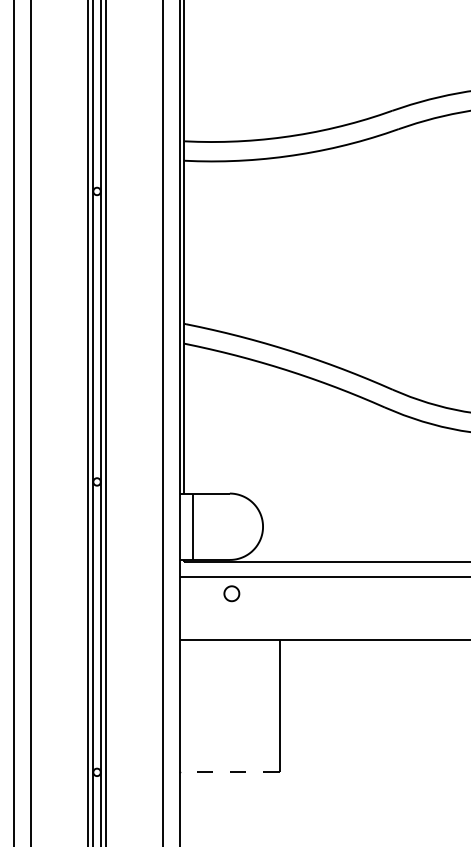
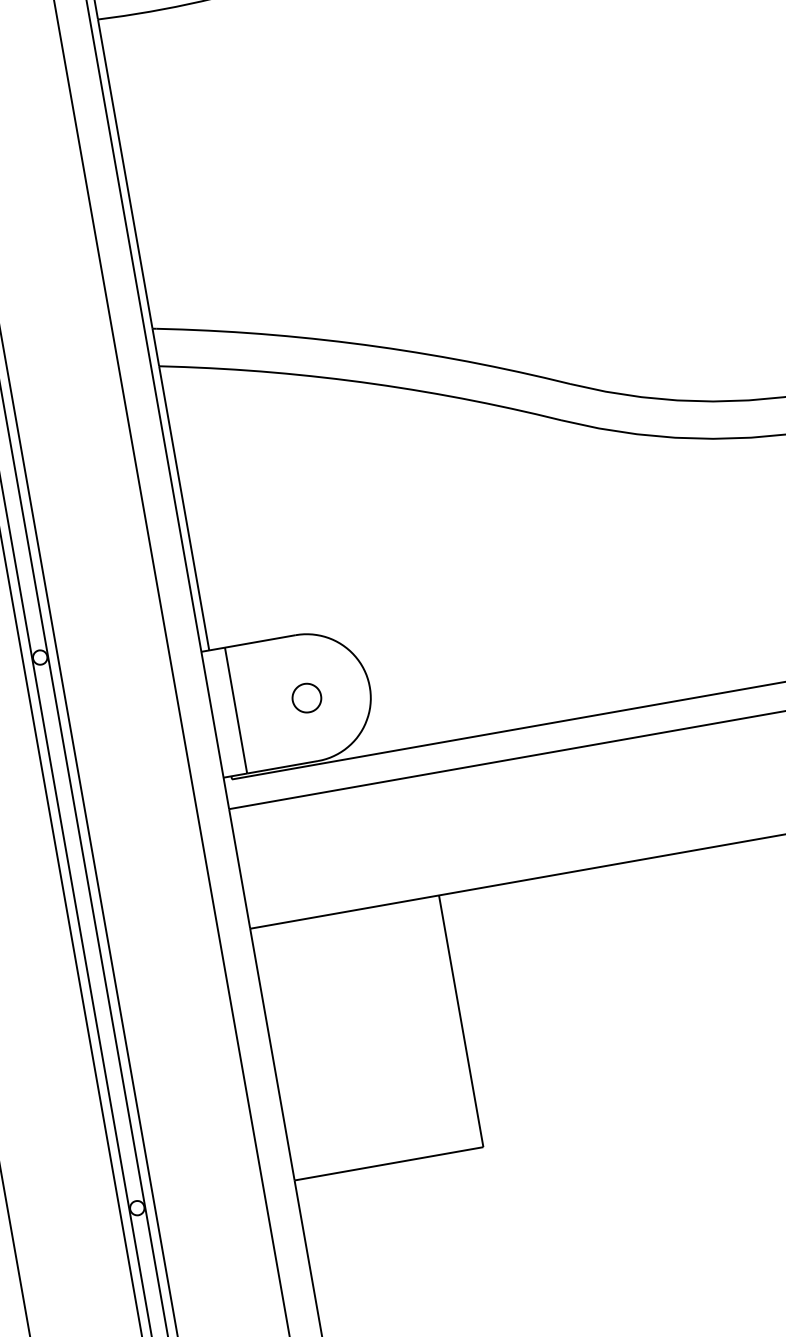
part: (231, 593) -> (306, 697), moved
line: (229, 772) -> (388, 1164), dashed -> solid

